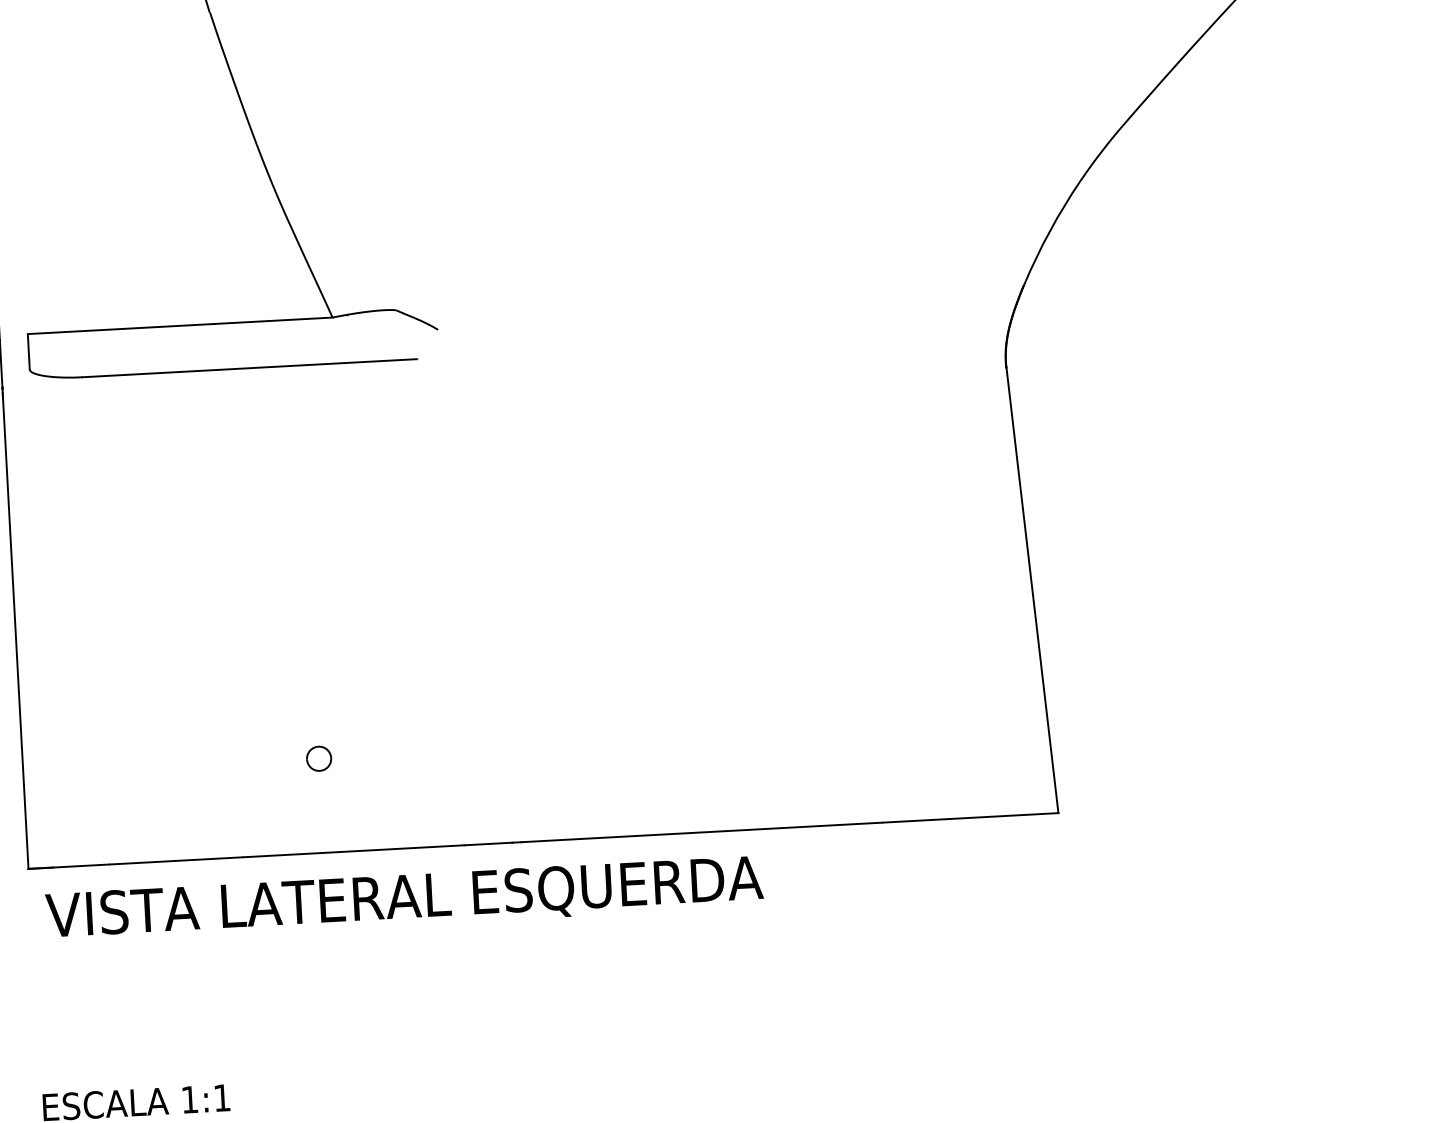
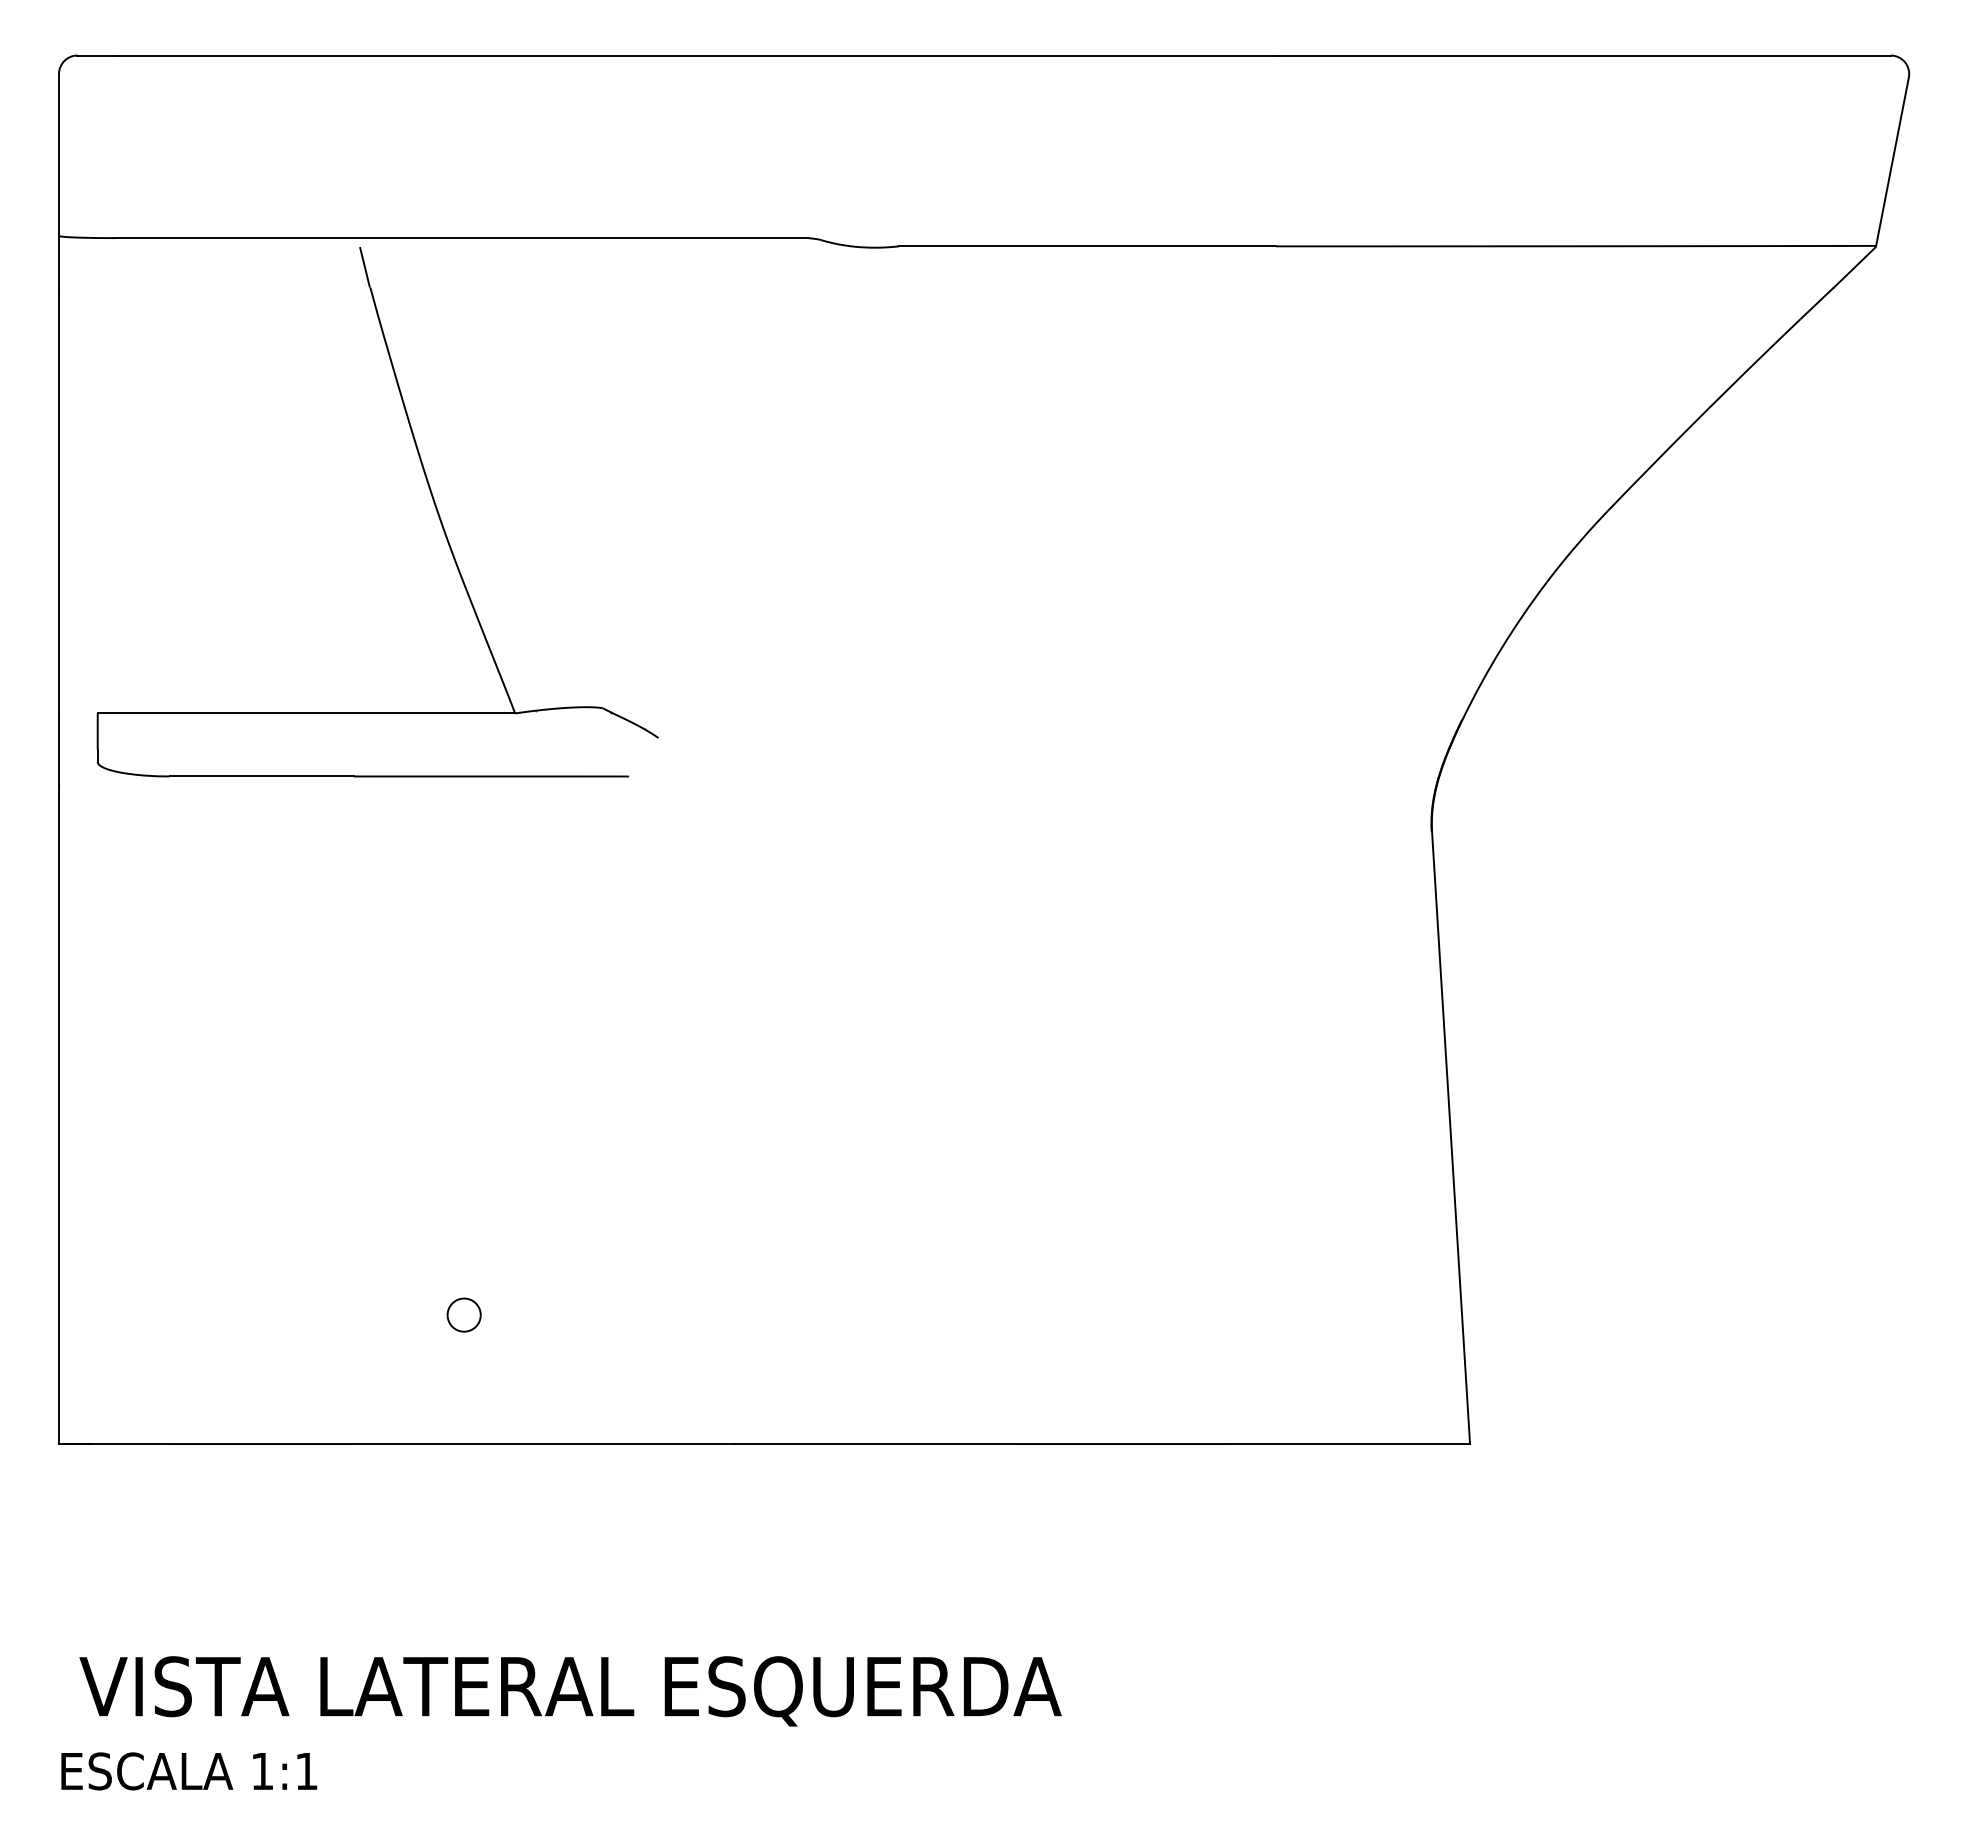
text: (404, 900) -> (570, 1691), moved

